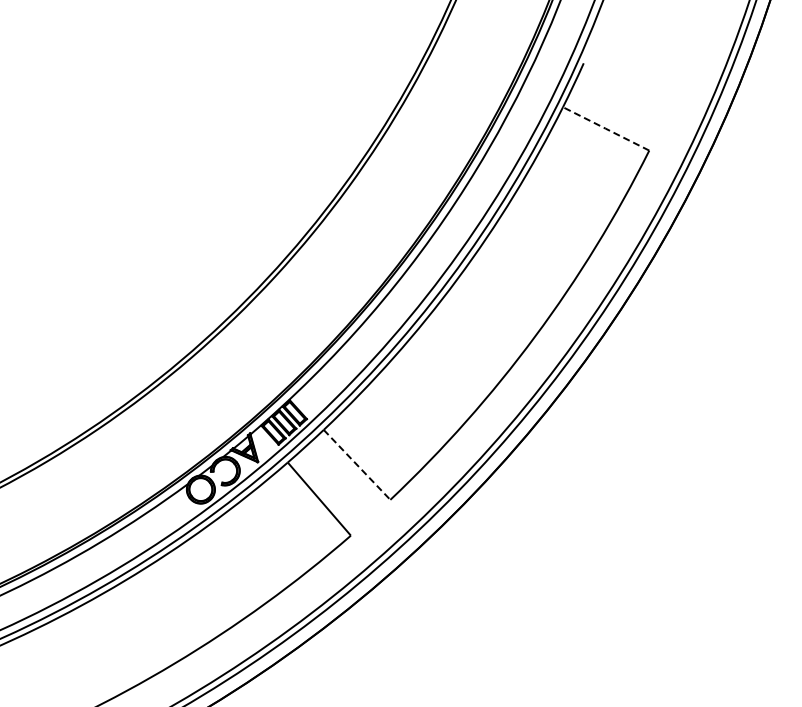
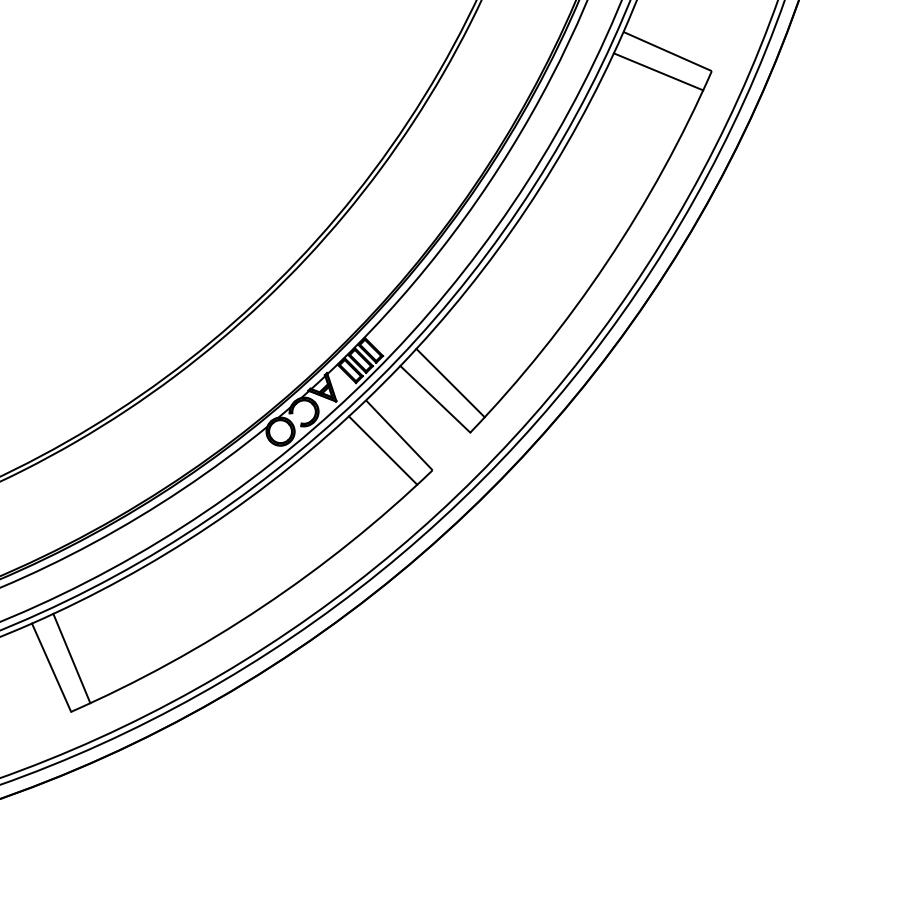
line: (605, 128) -> (667, 51), dashed -> solid
line: (595, 148) -> (658, 71), added
line: (373, 448) -> (450, 382), added
line: (357, 465) -> (435, 399), dashed -> solid
line: (301, 513) -> (382, 450), added

